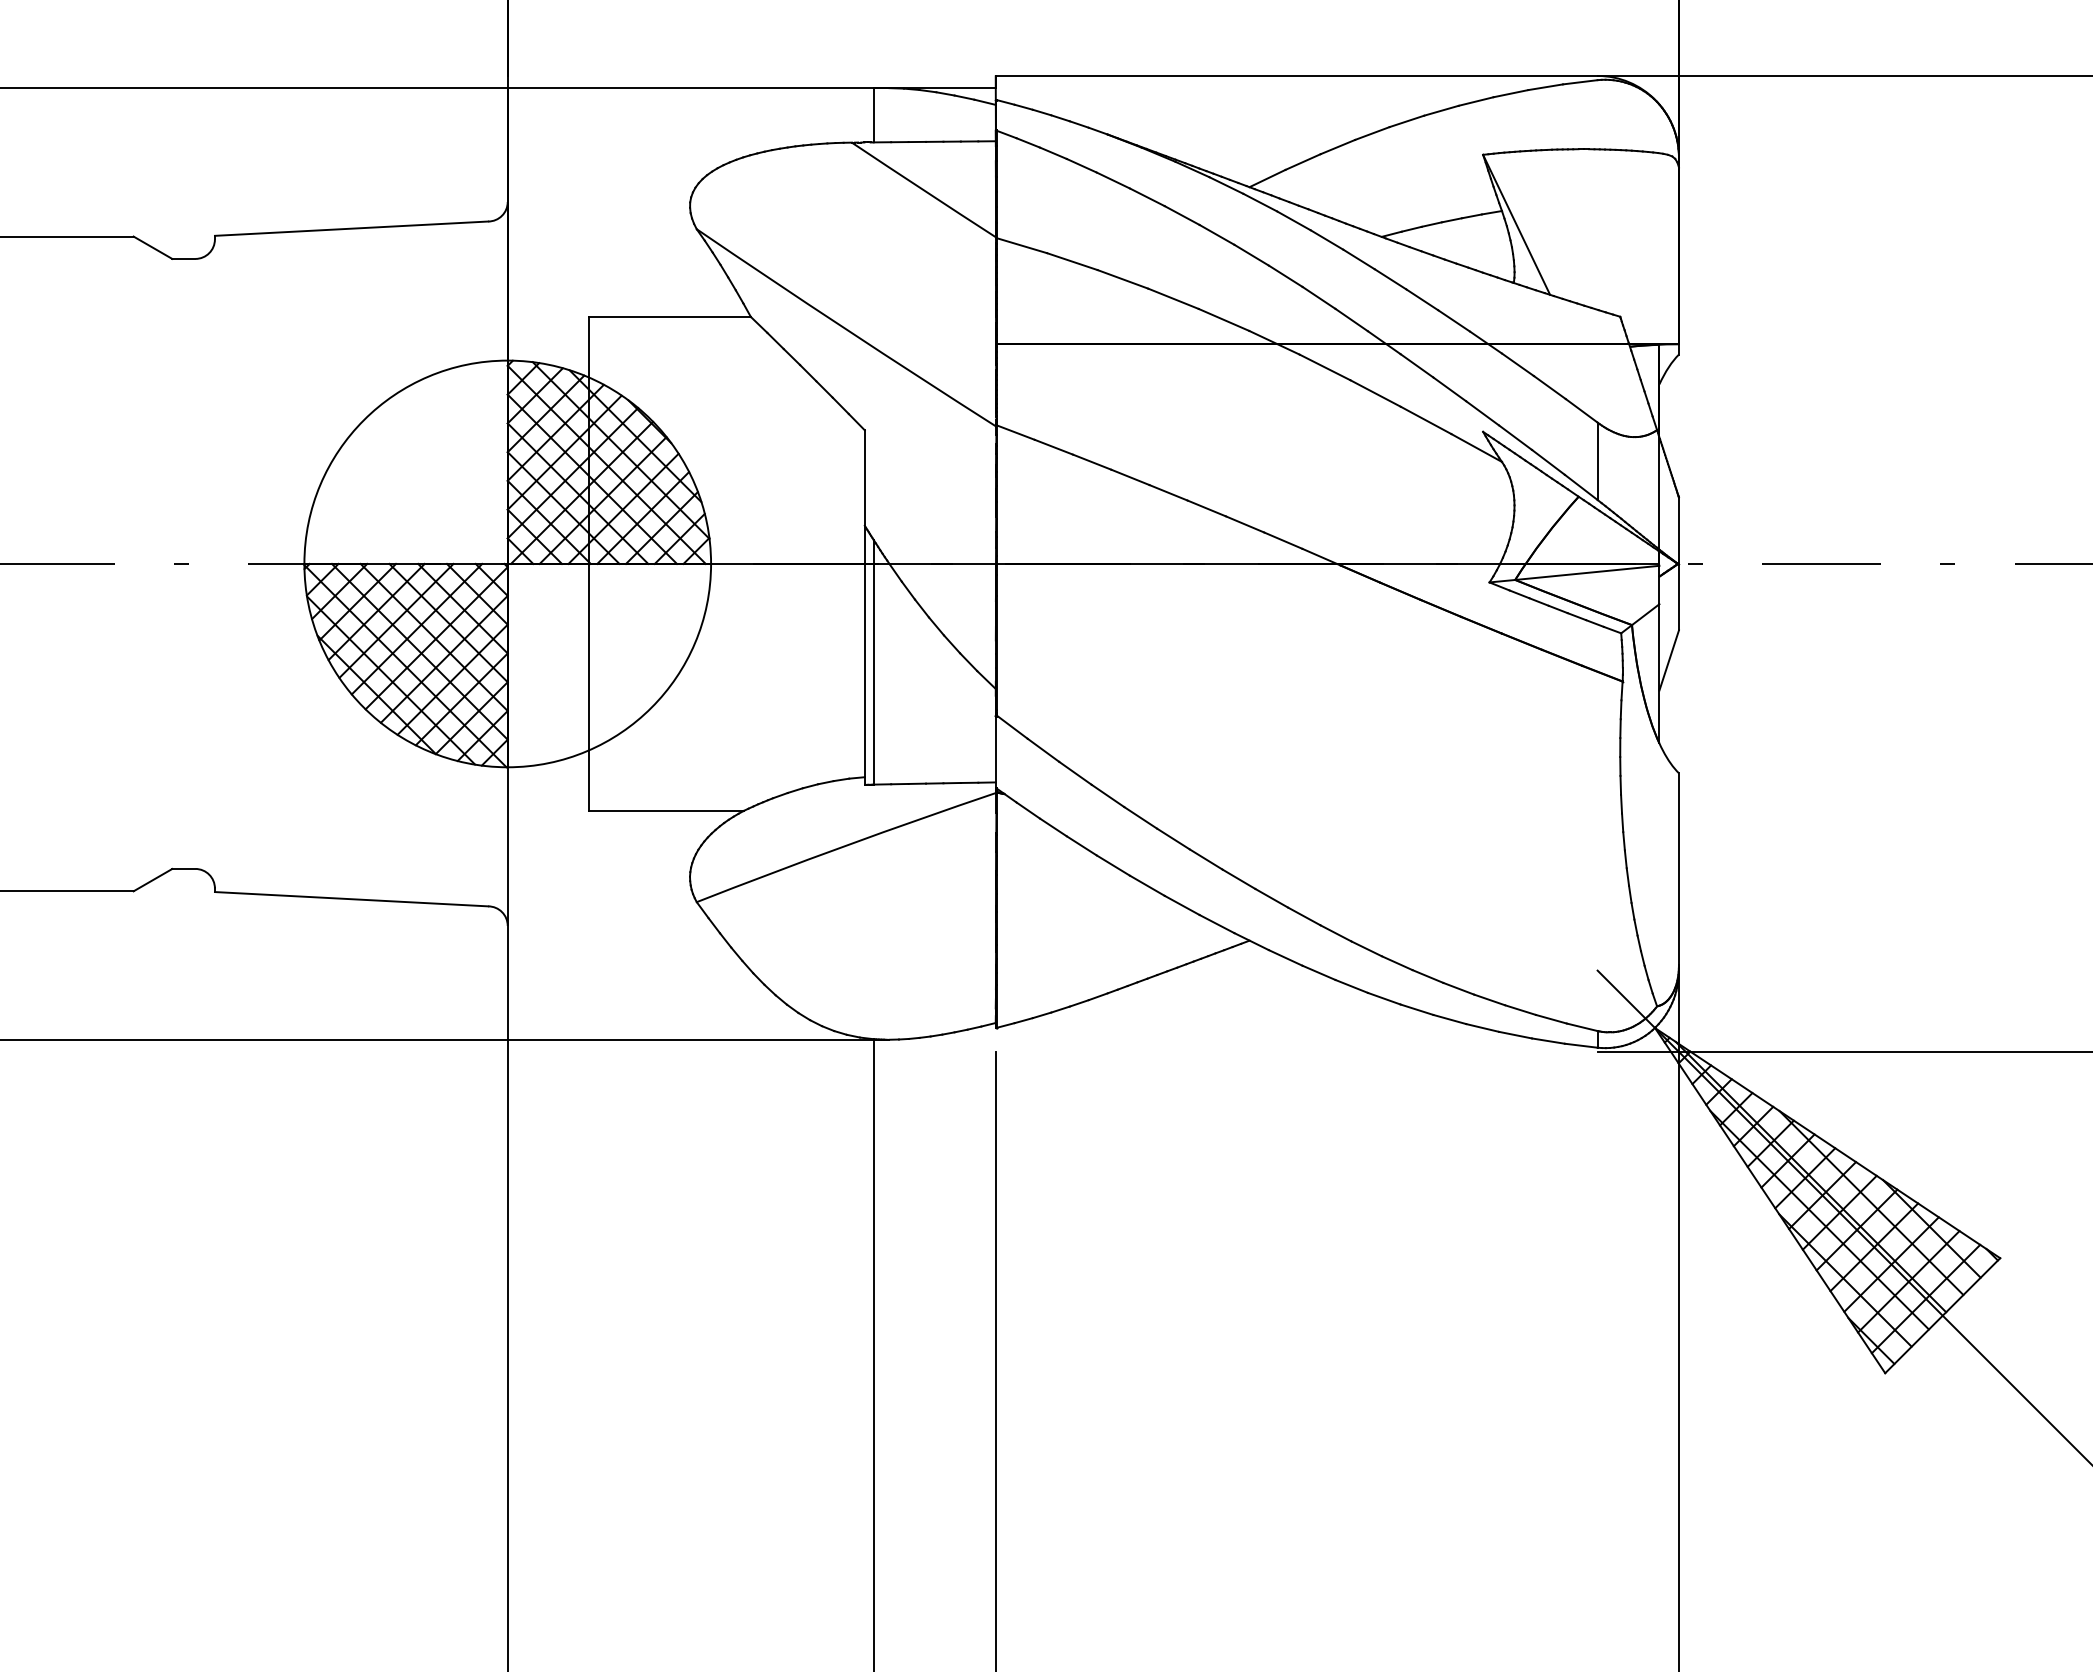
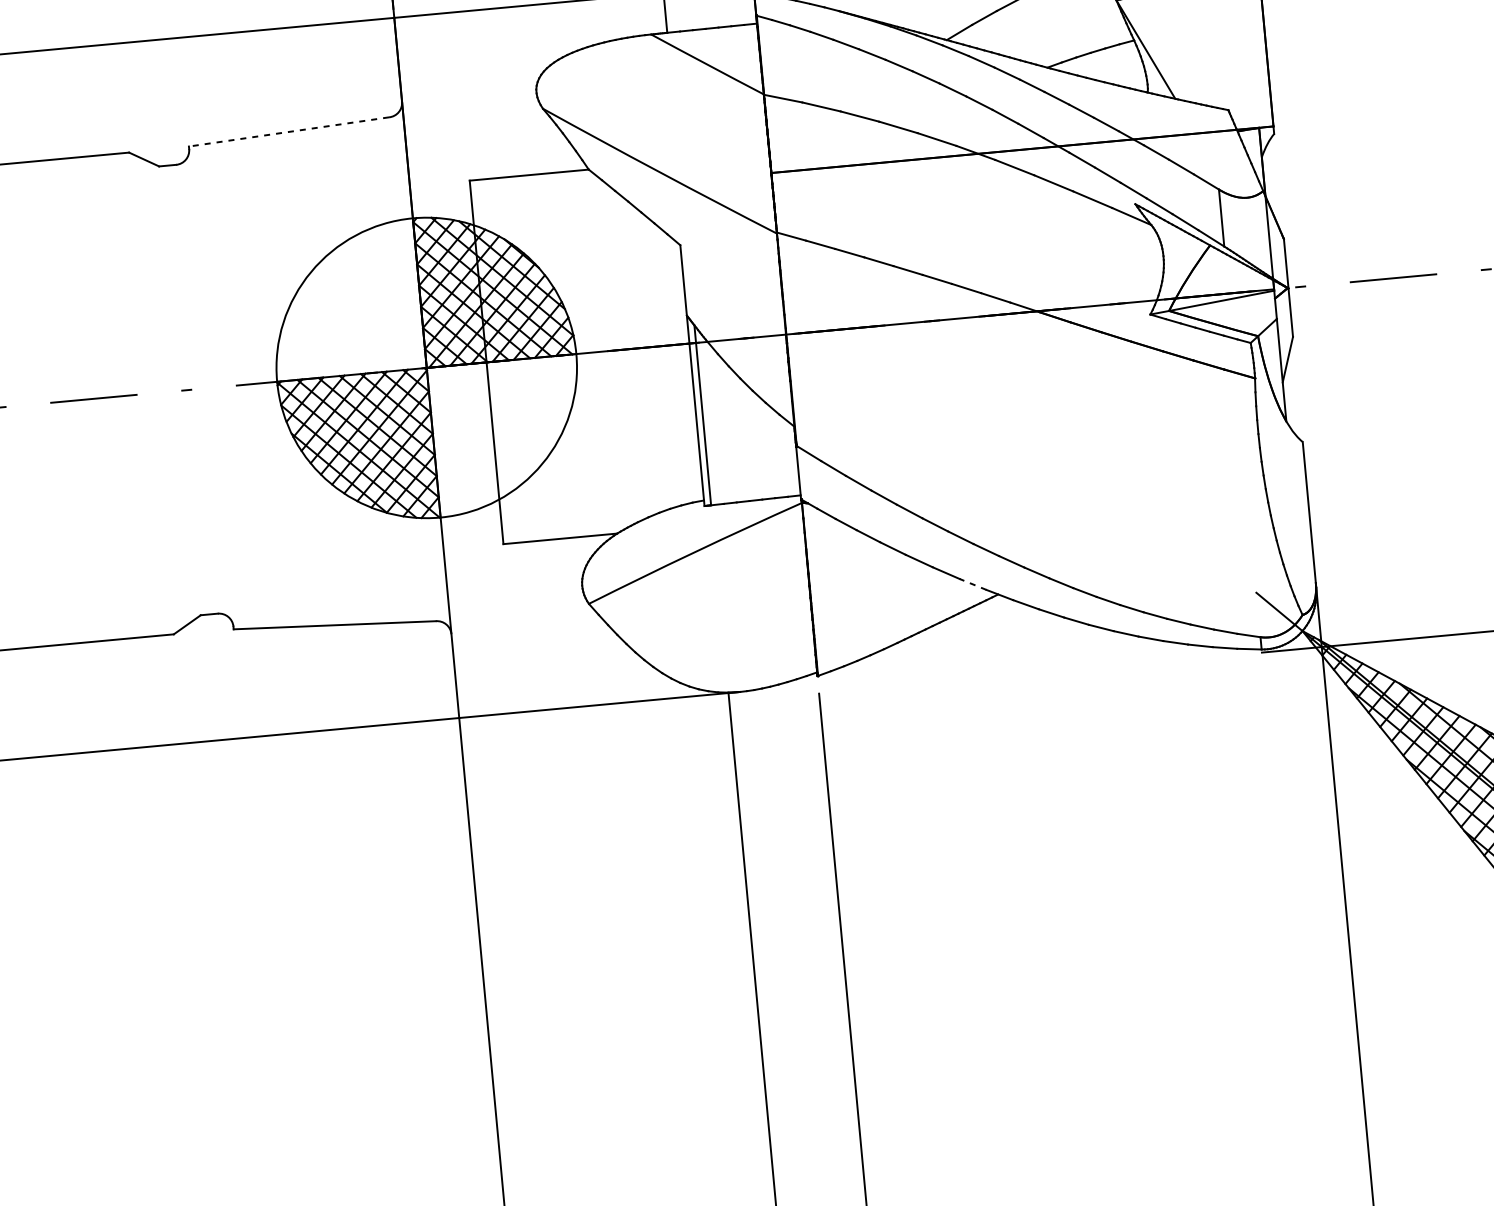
line: (351, 228) -> (288, 131), solid -> dashed
line: (1216, 924) -> (972, 584), solid -> dashed

